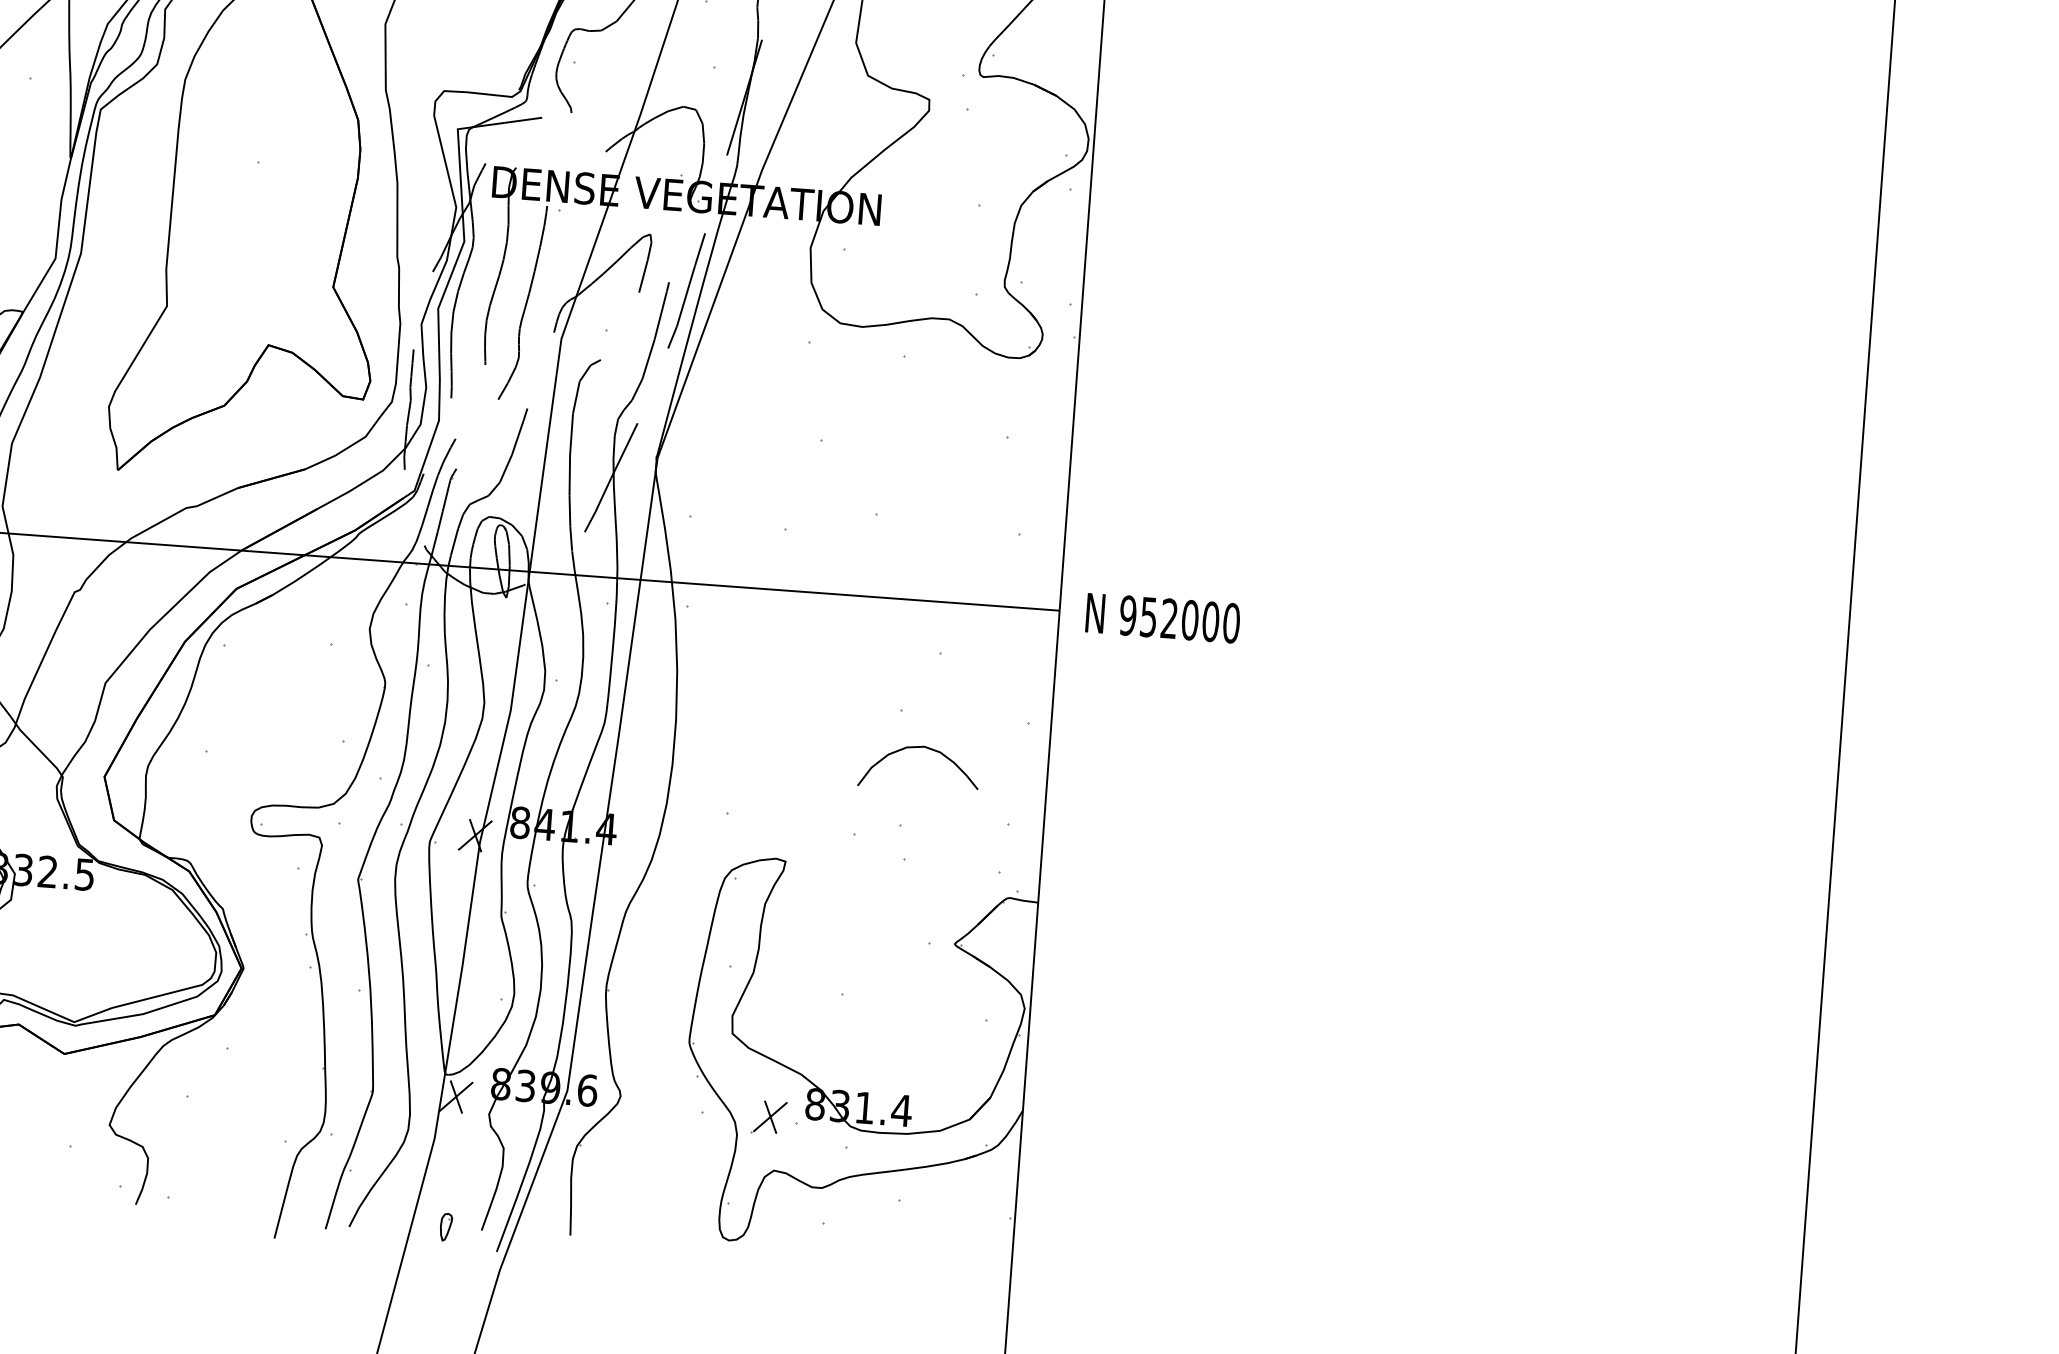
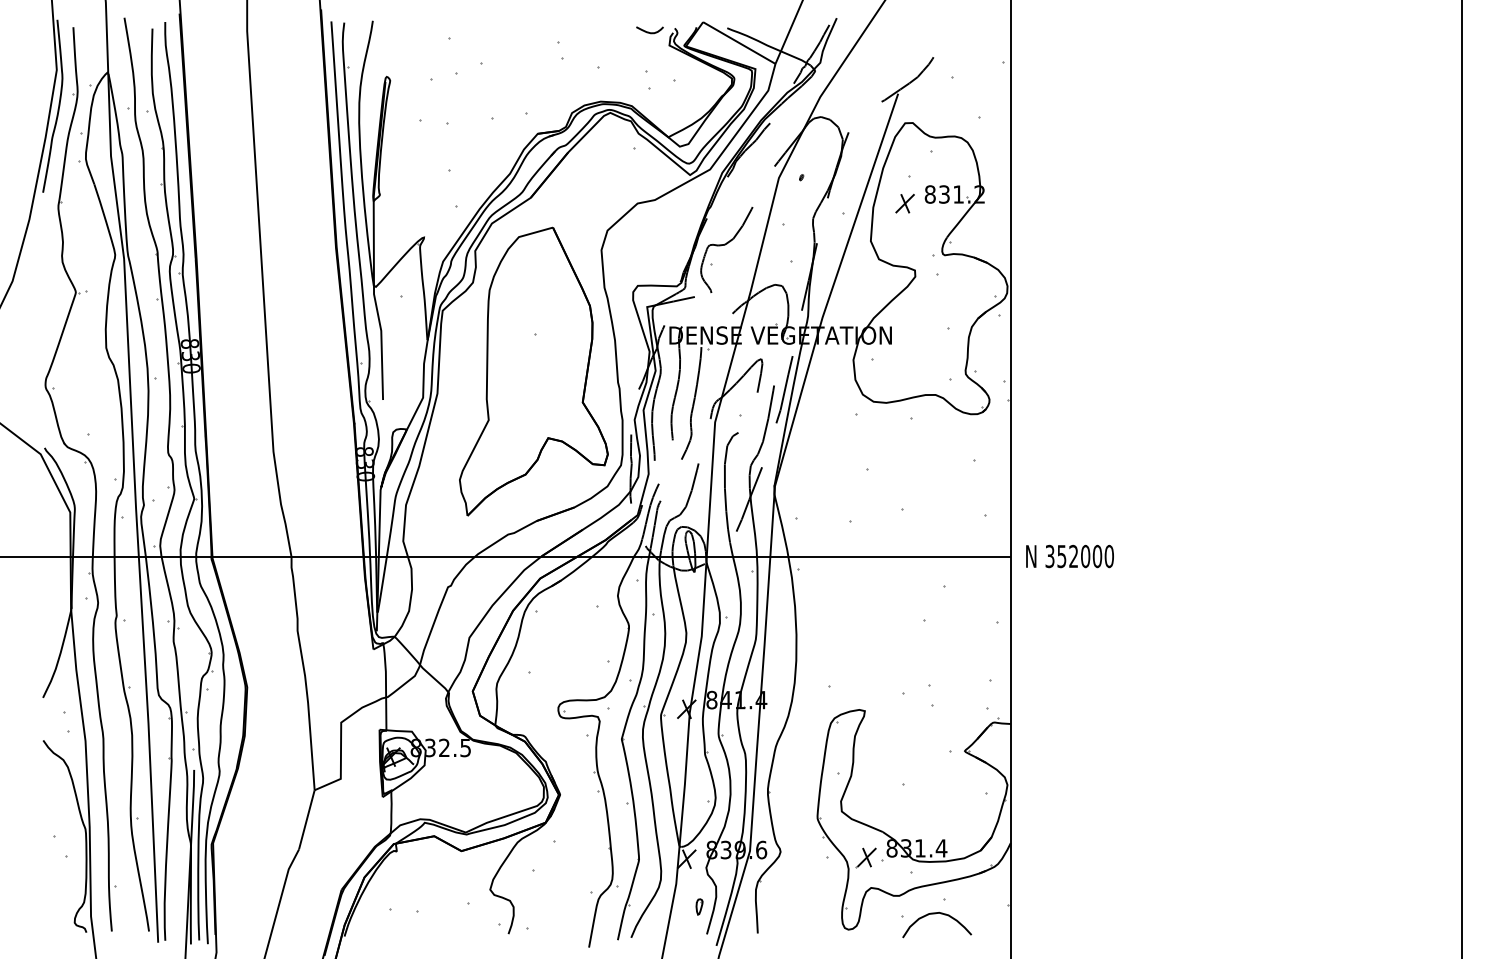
text: (1127, 615) -> (1049, 556), 952000 -> 352000
curve: (917, 749) -> (935, 914), moved
part: (446, 1226) -> (699, 906), moved

